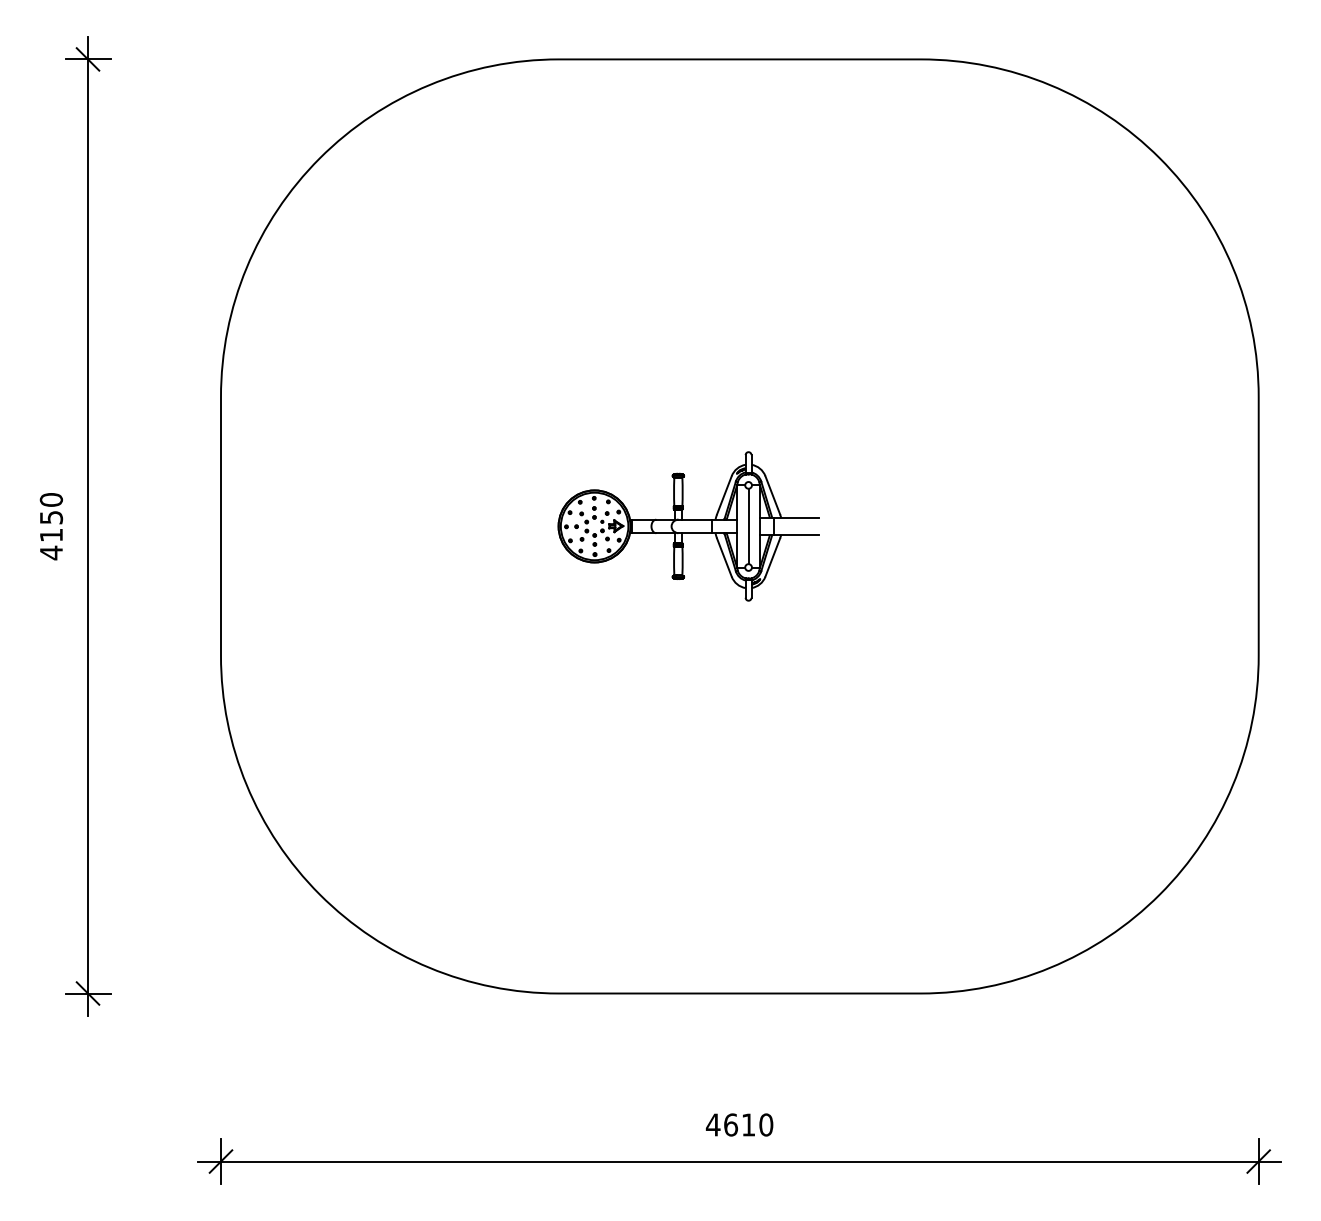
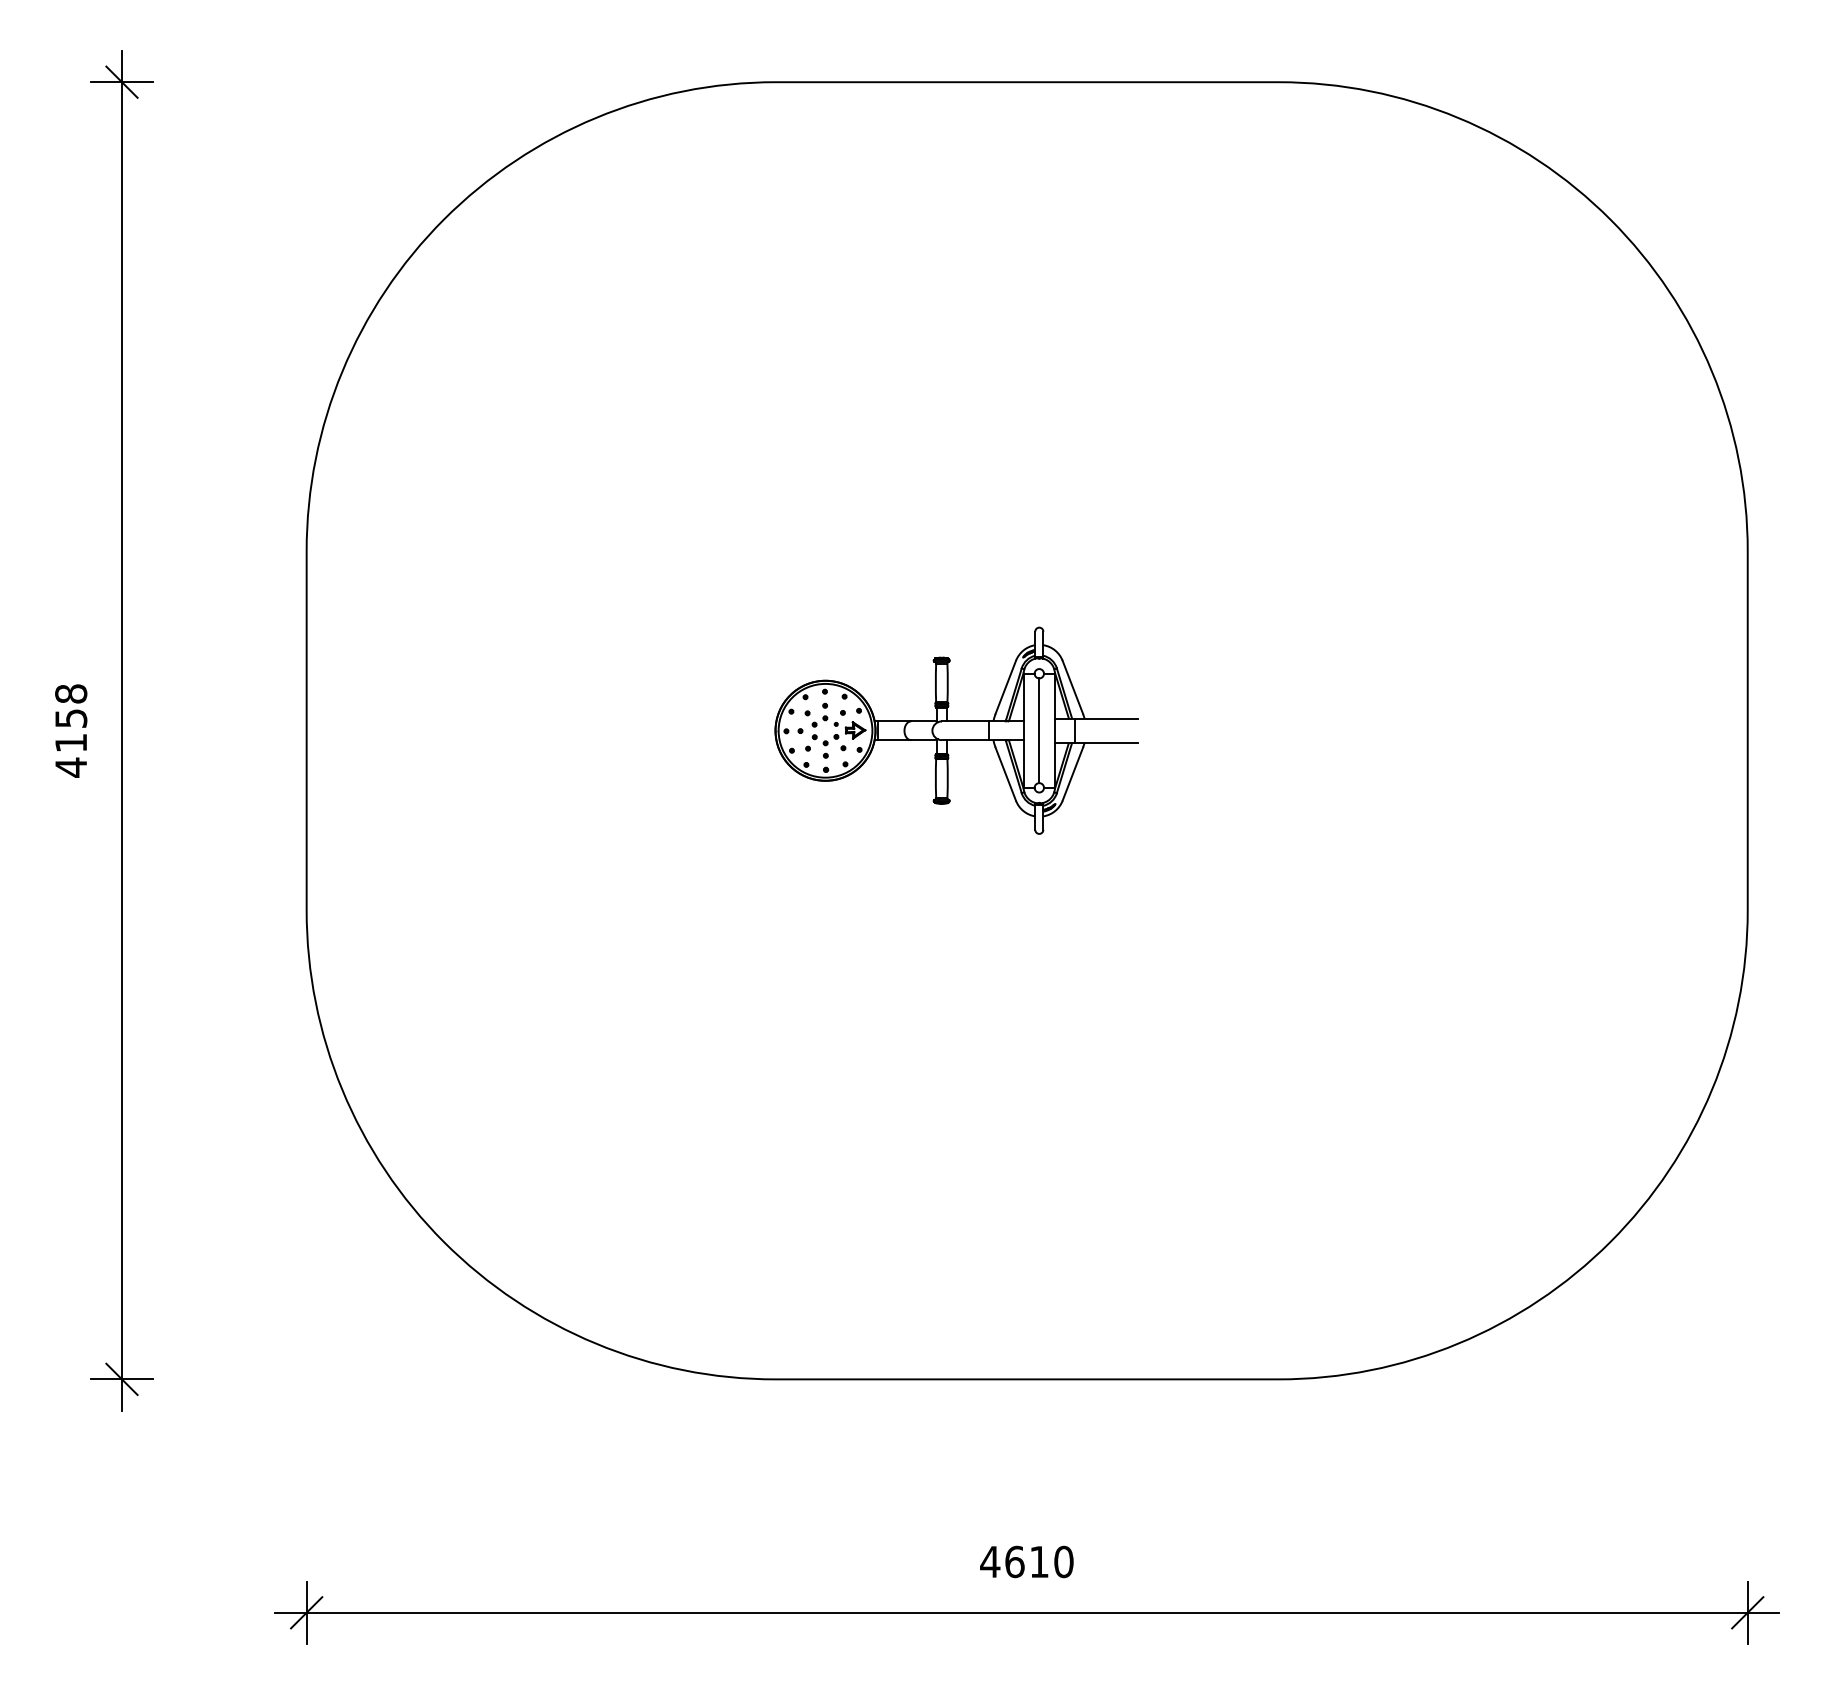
text: (51, 499) -> (71, 693), 4150 -> 4158

